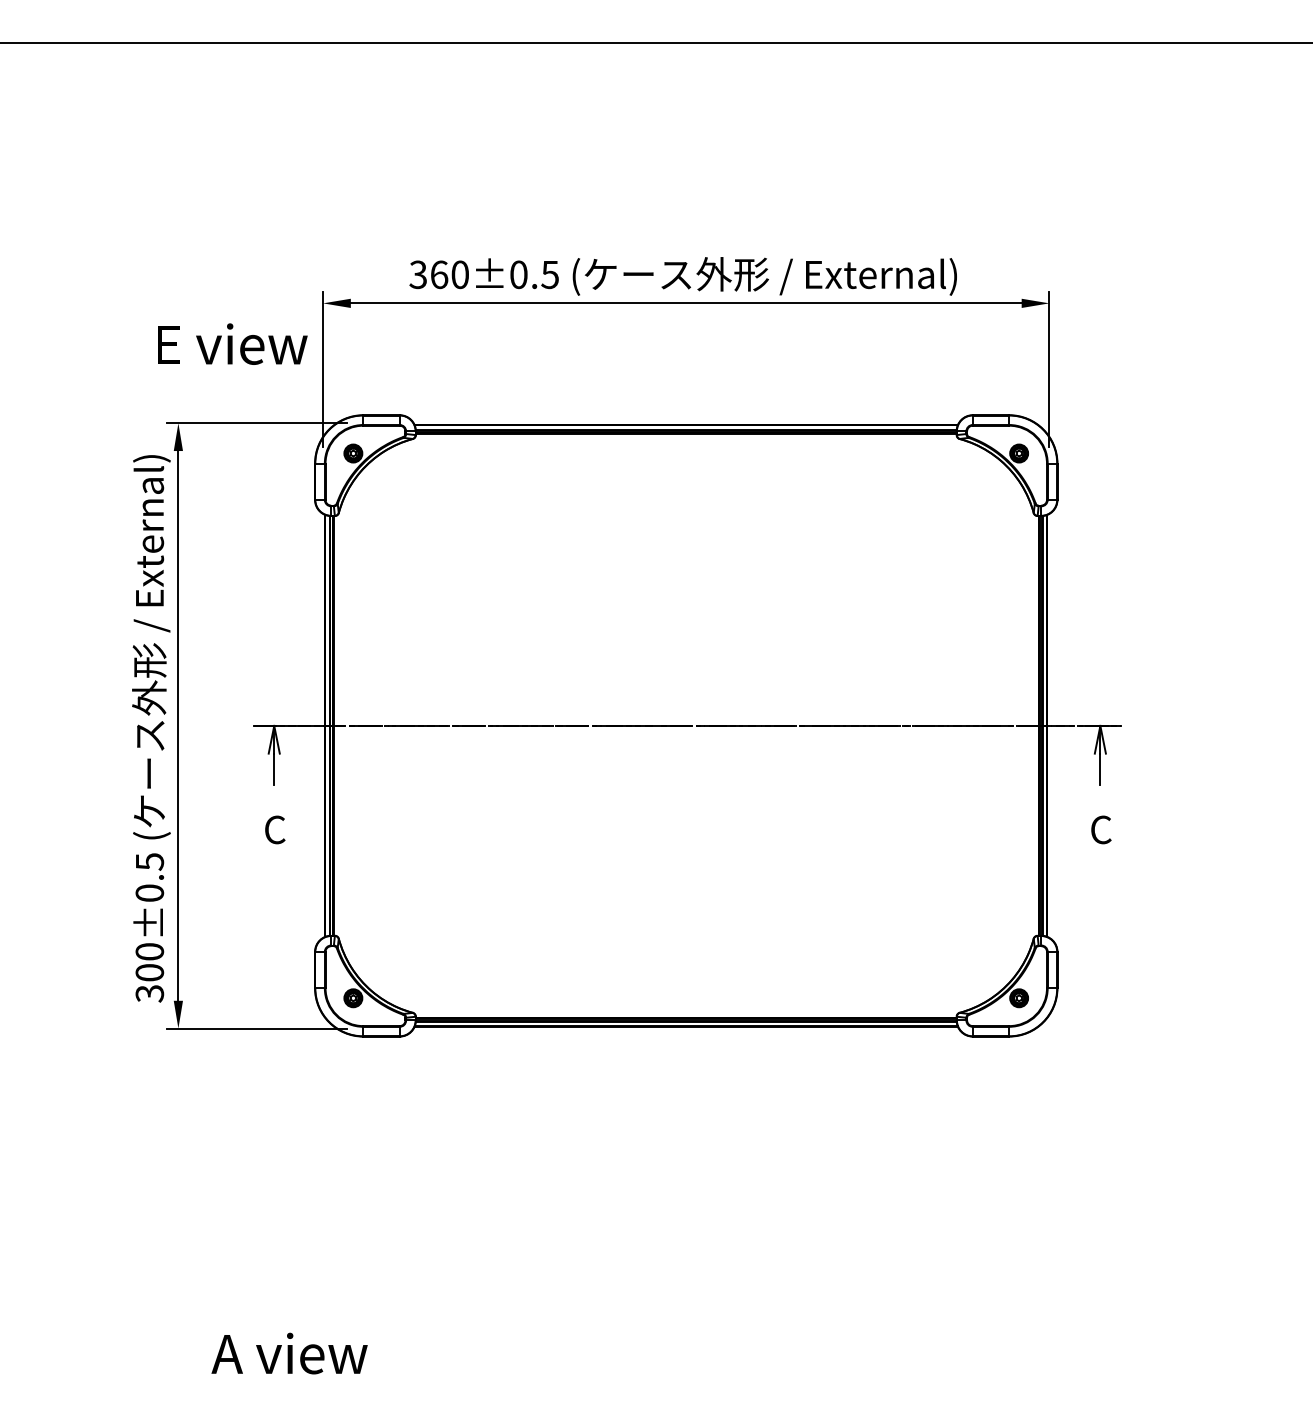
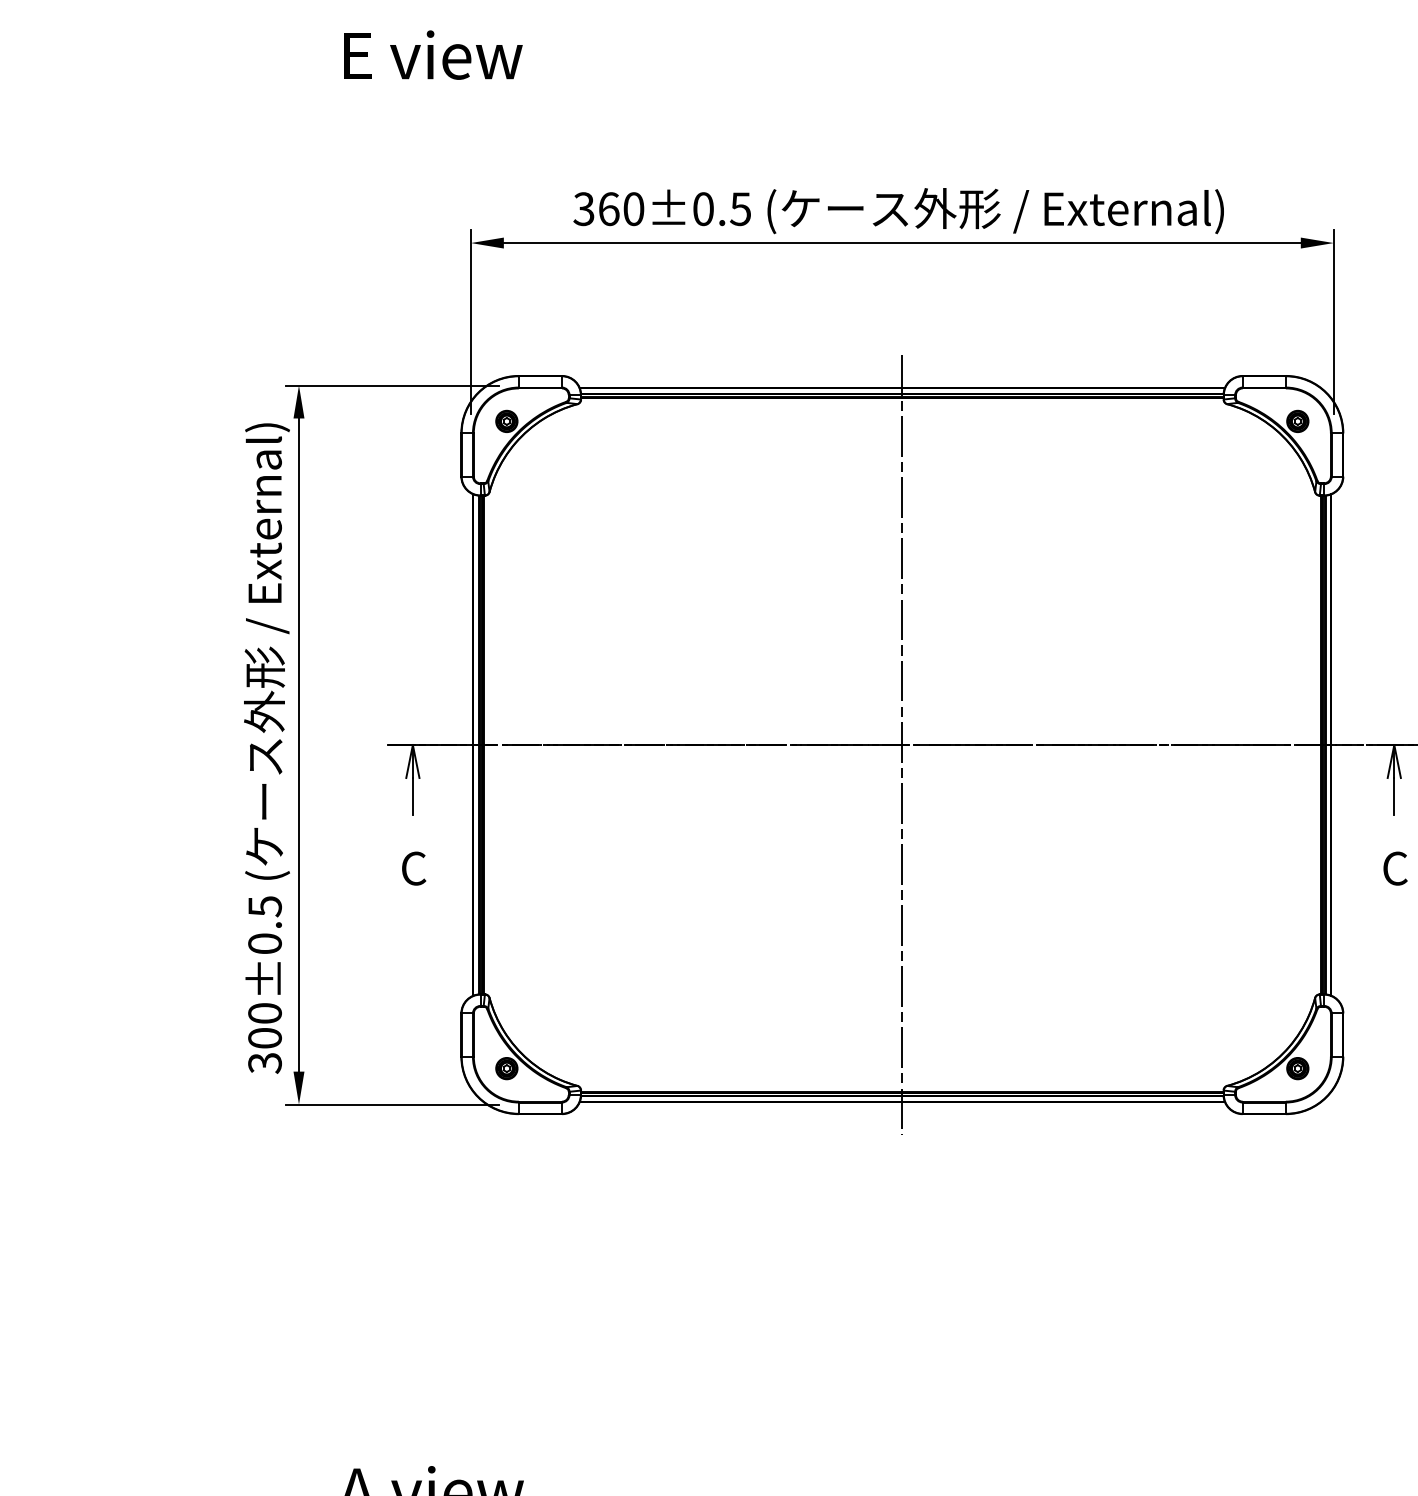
text: (232, 343) -> (433, 54), moved
line: (686, 725) -> (902, 744), added

